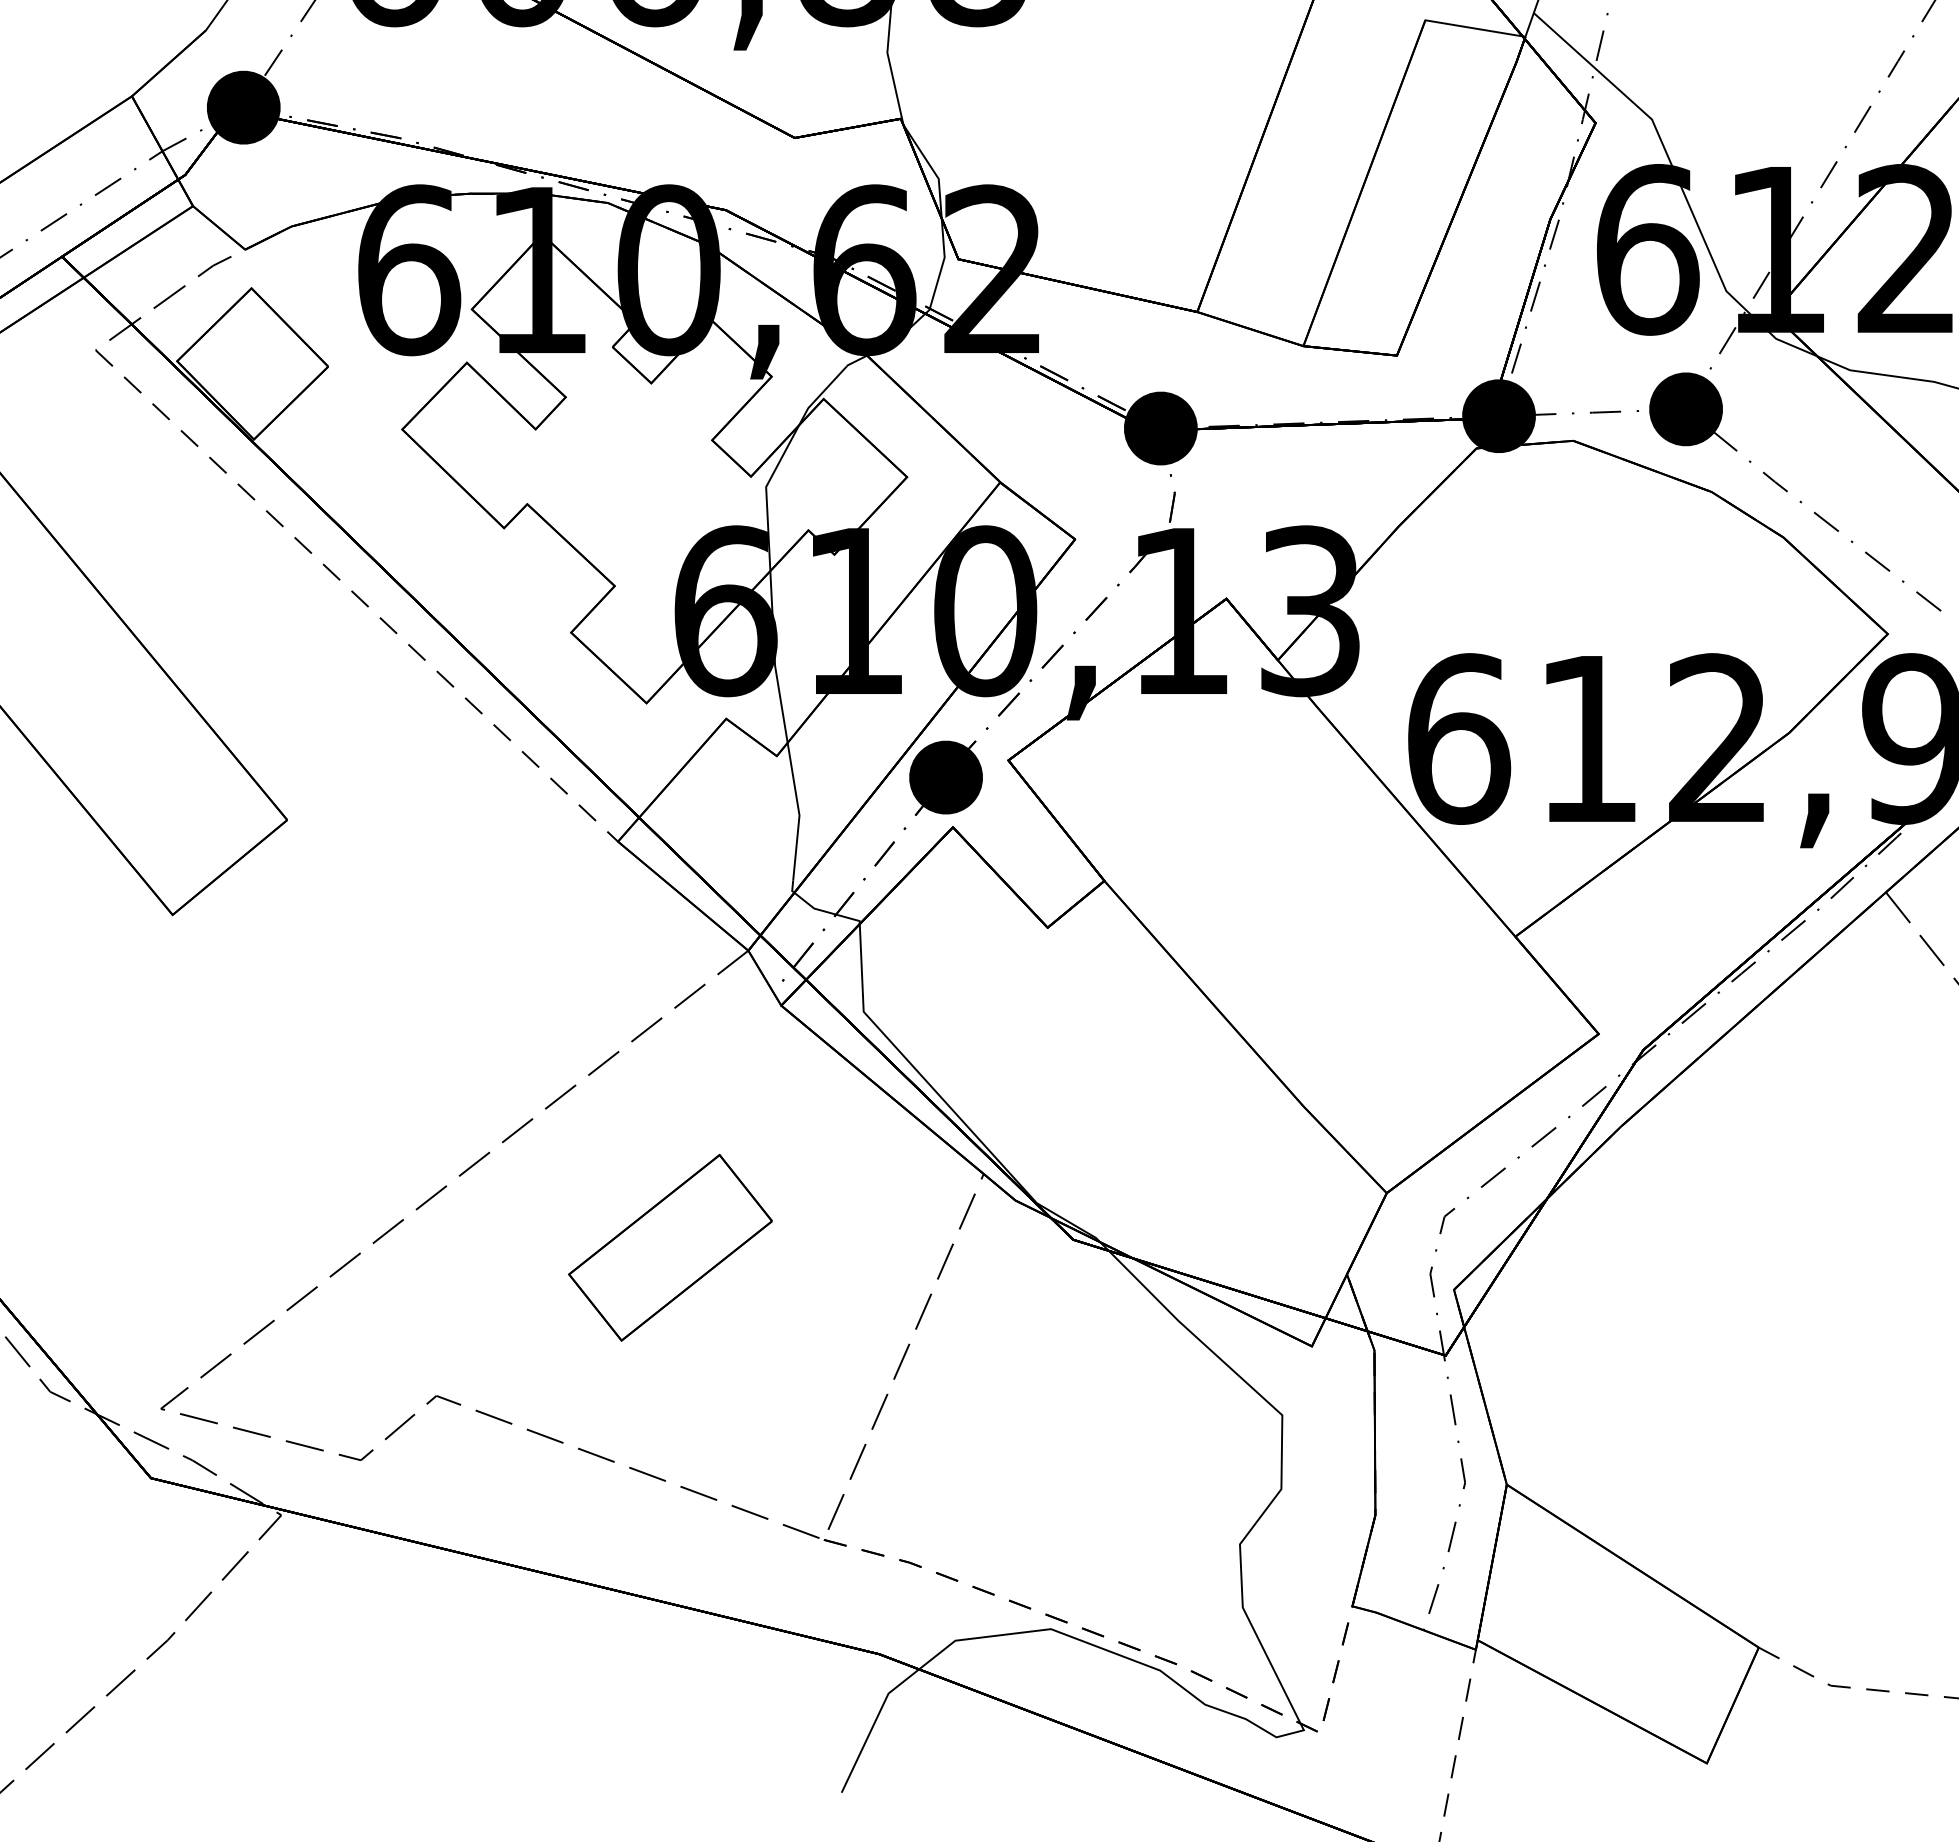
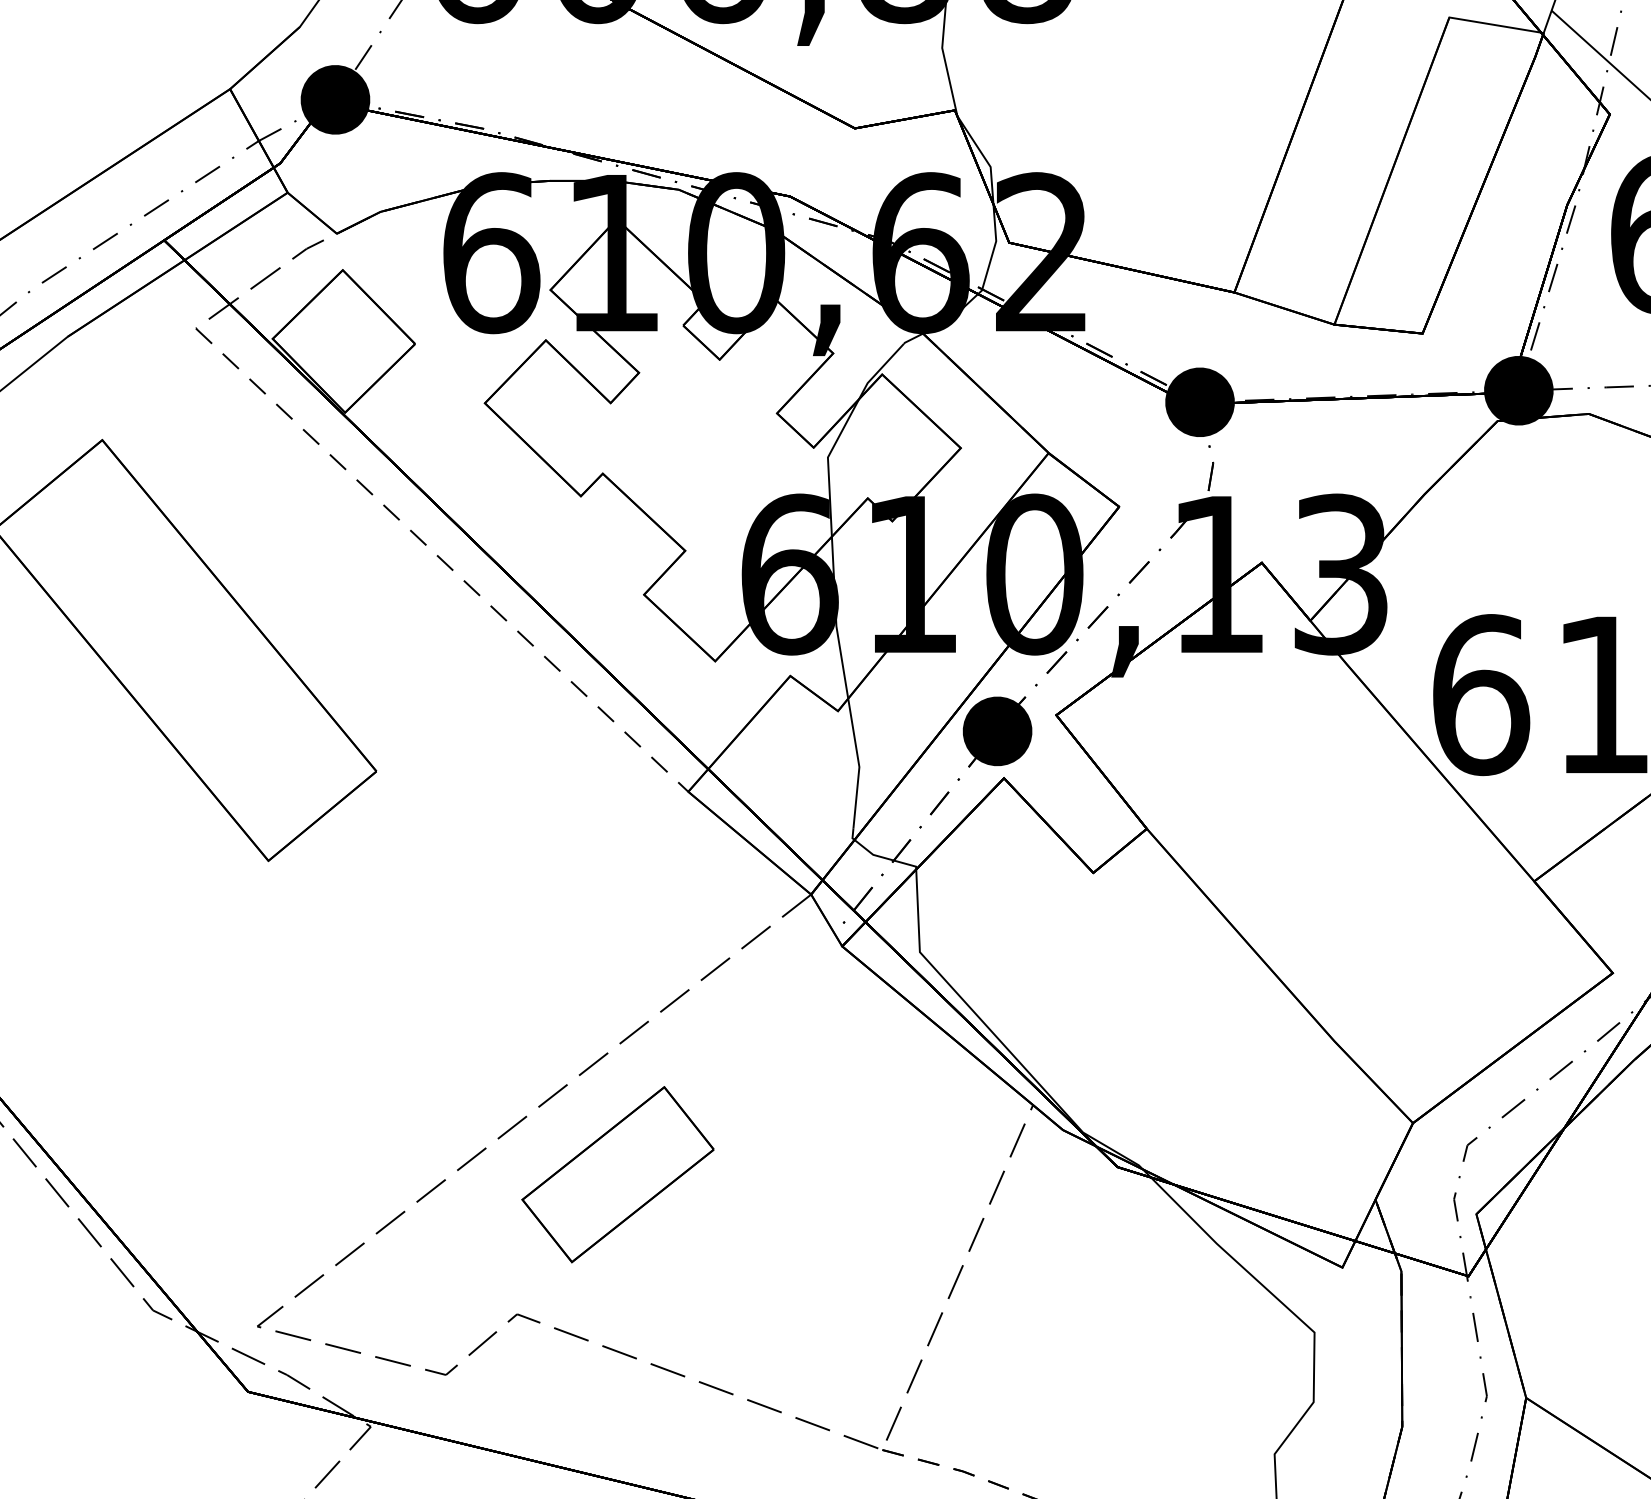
part: (670, 1247) -> (618, 1174), moved

